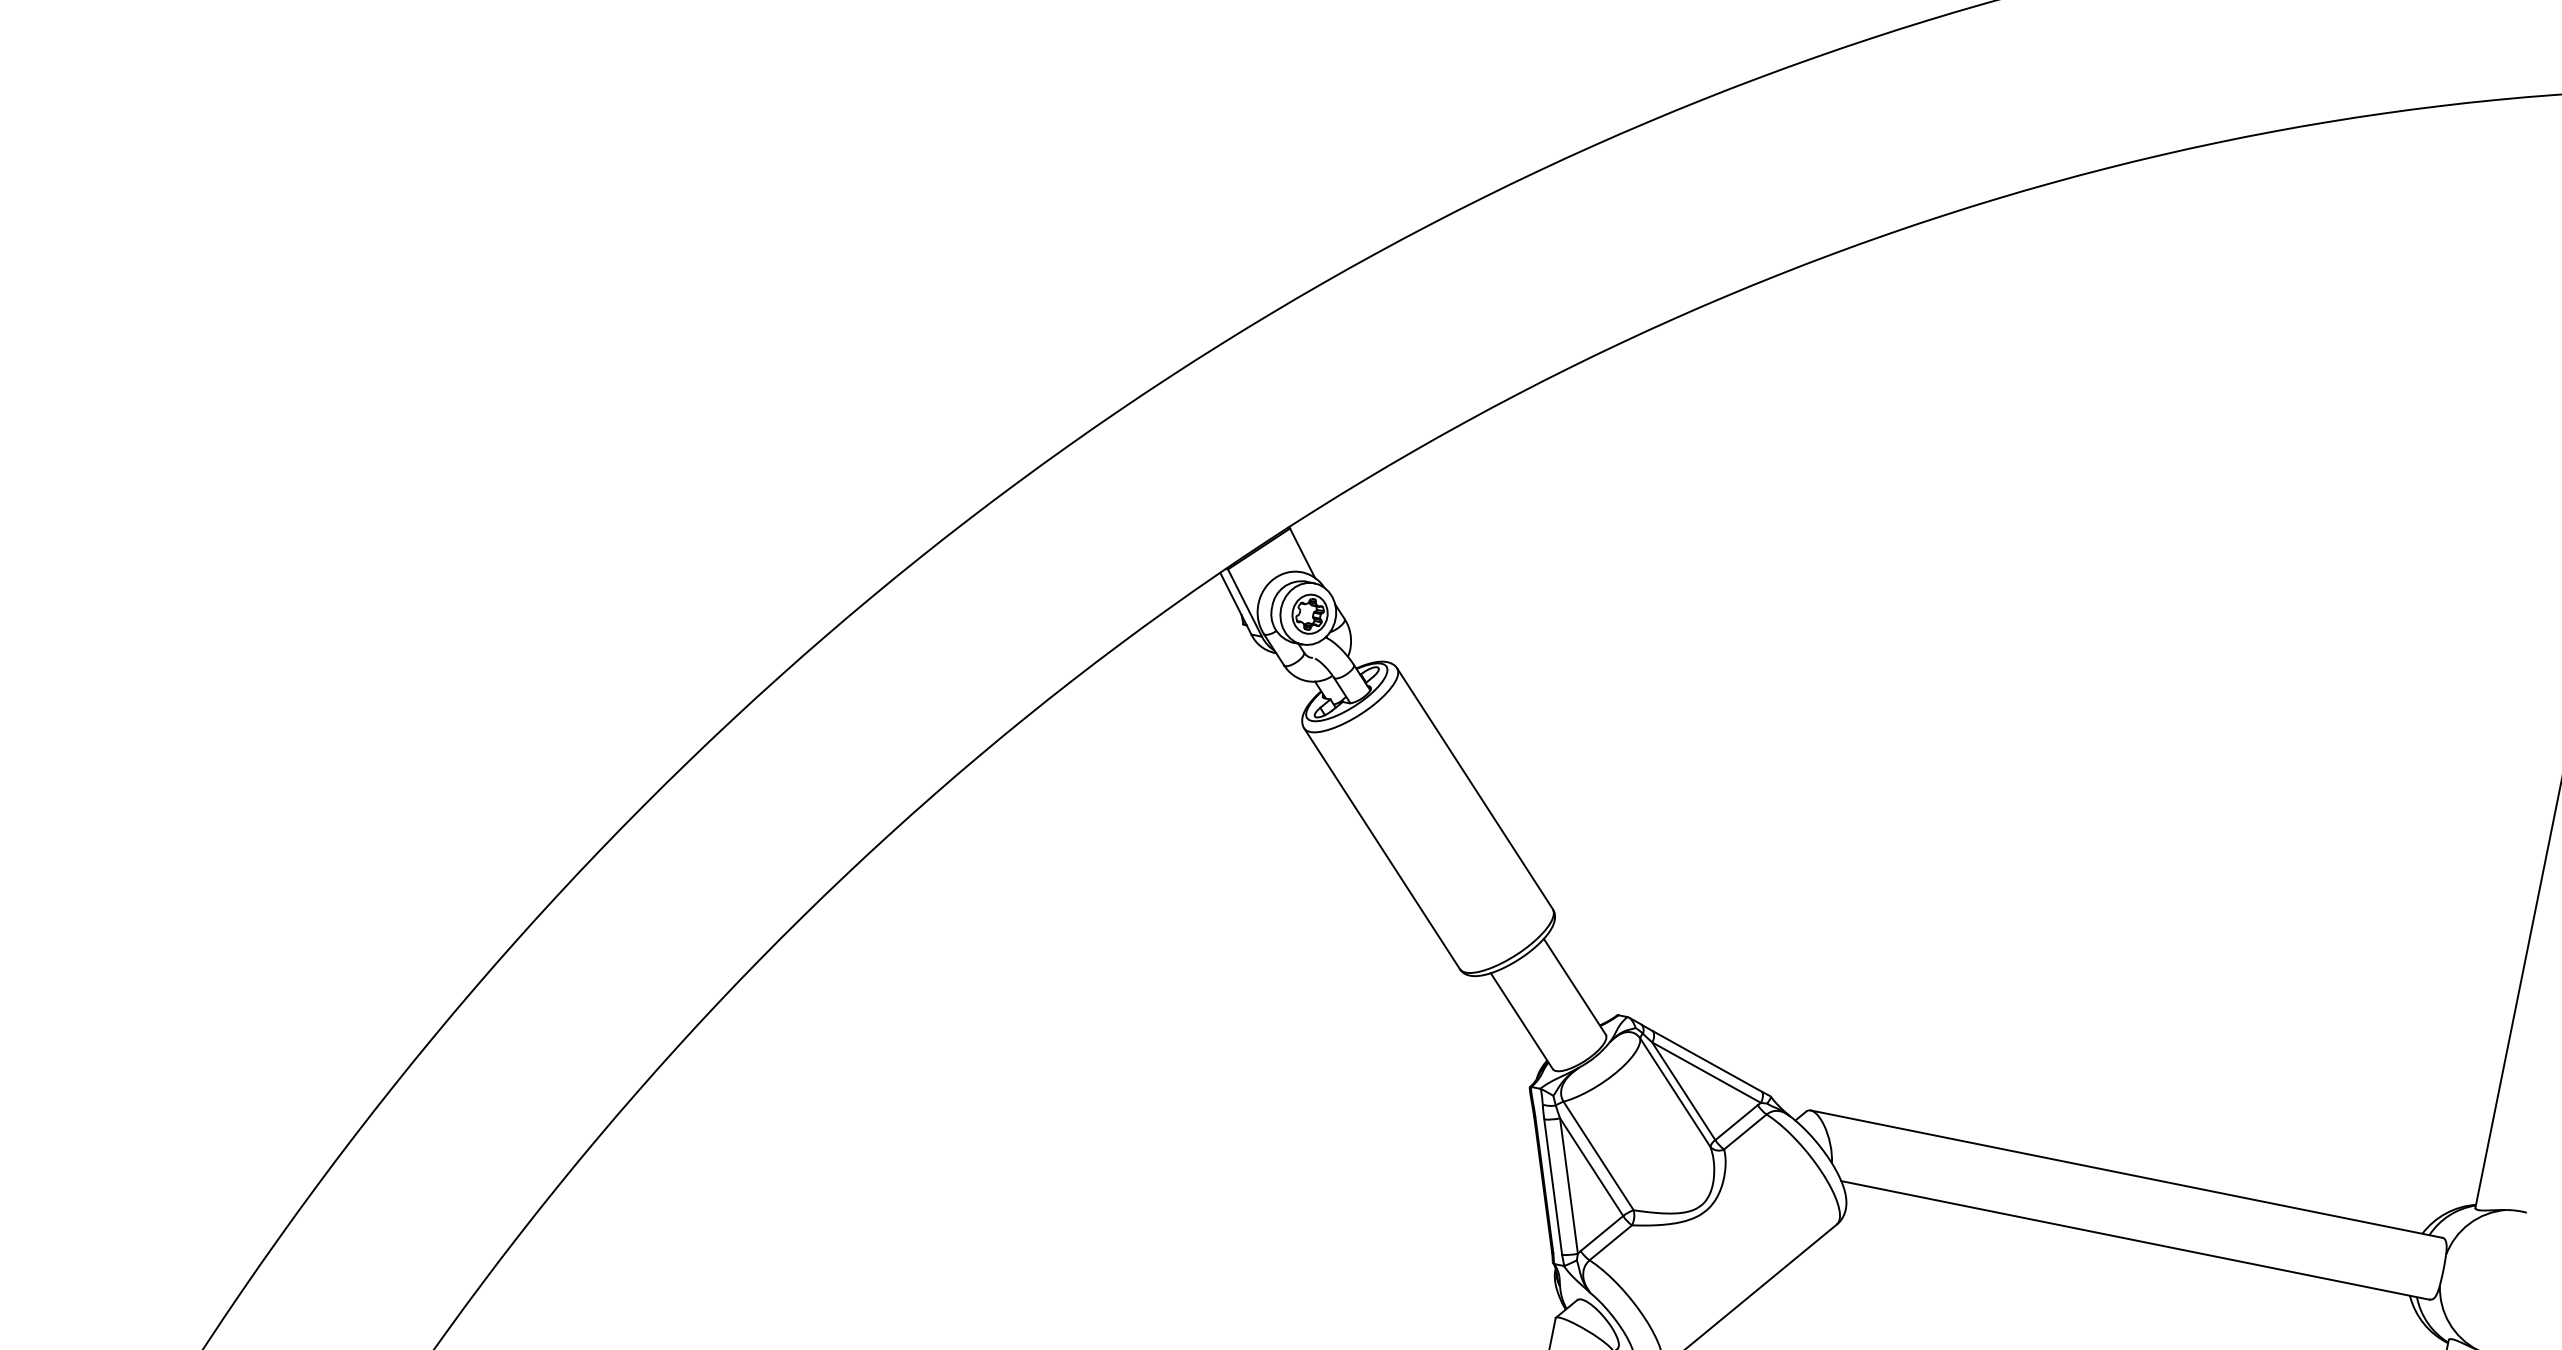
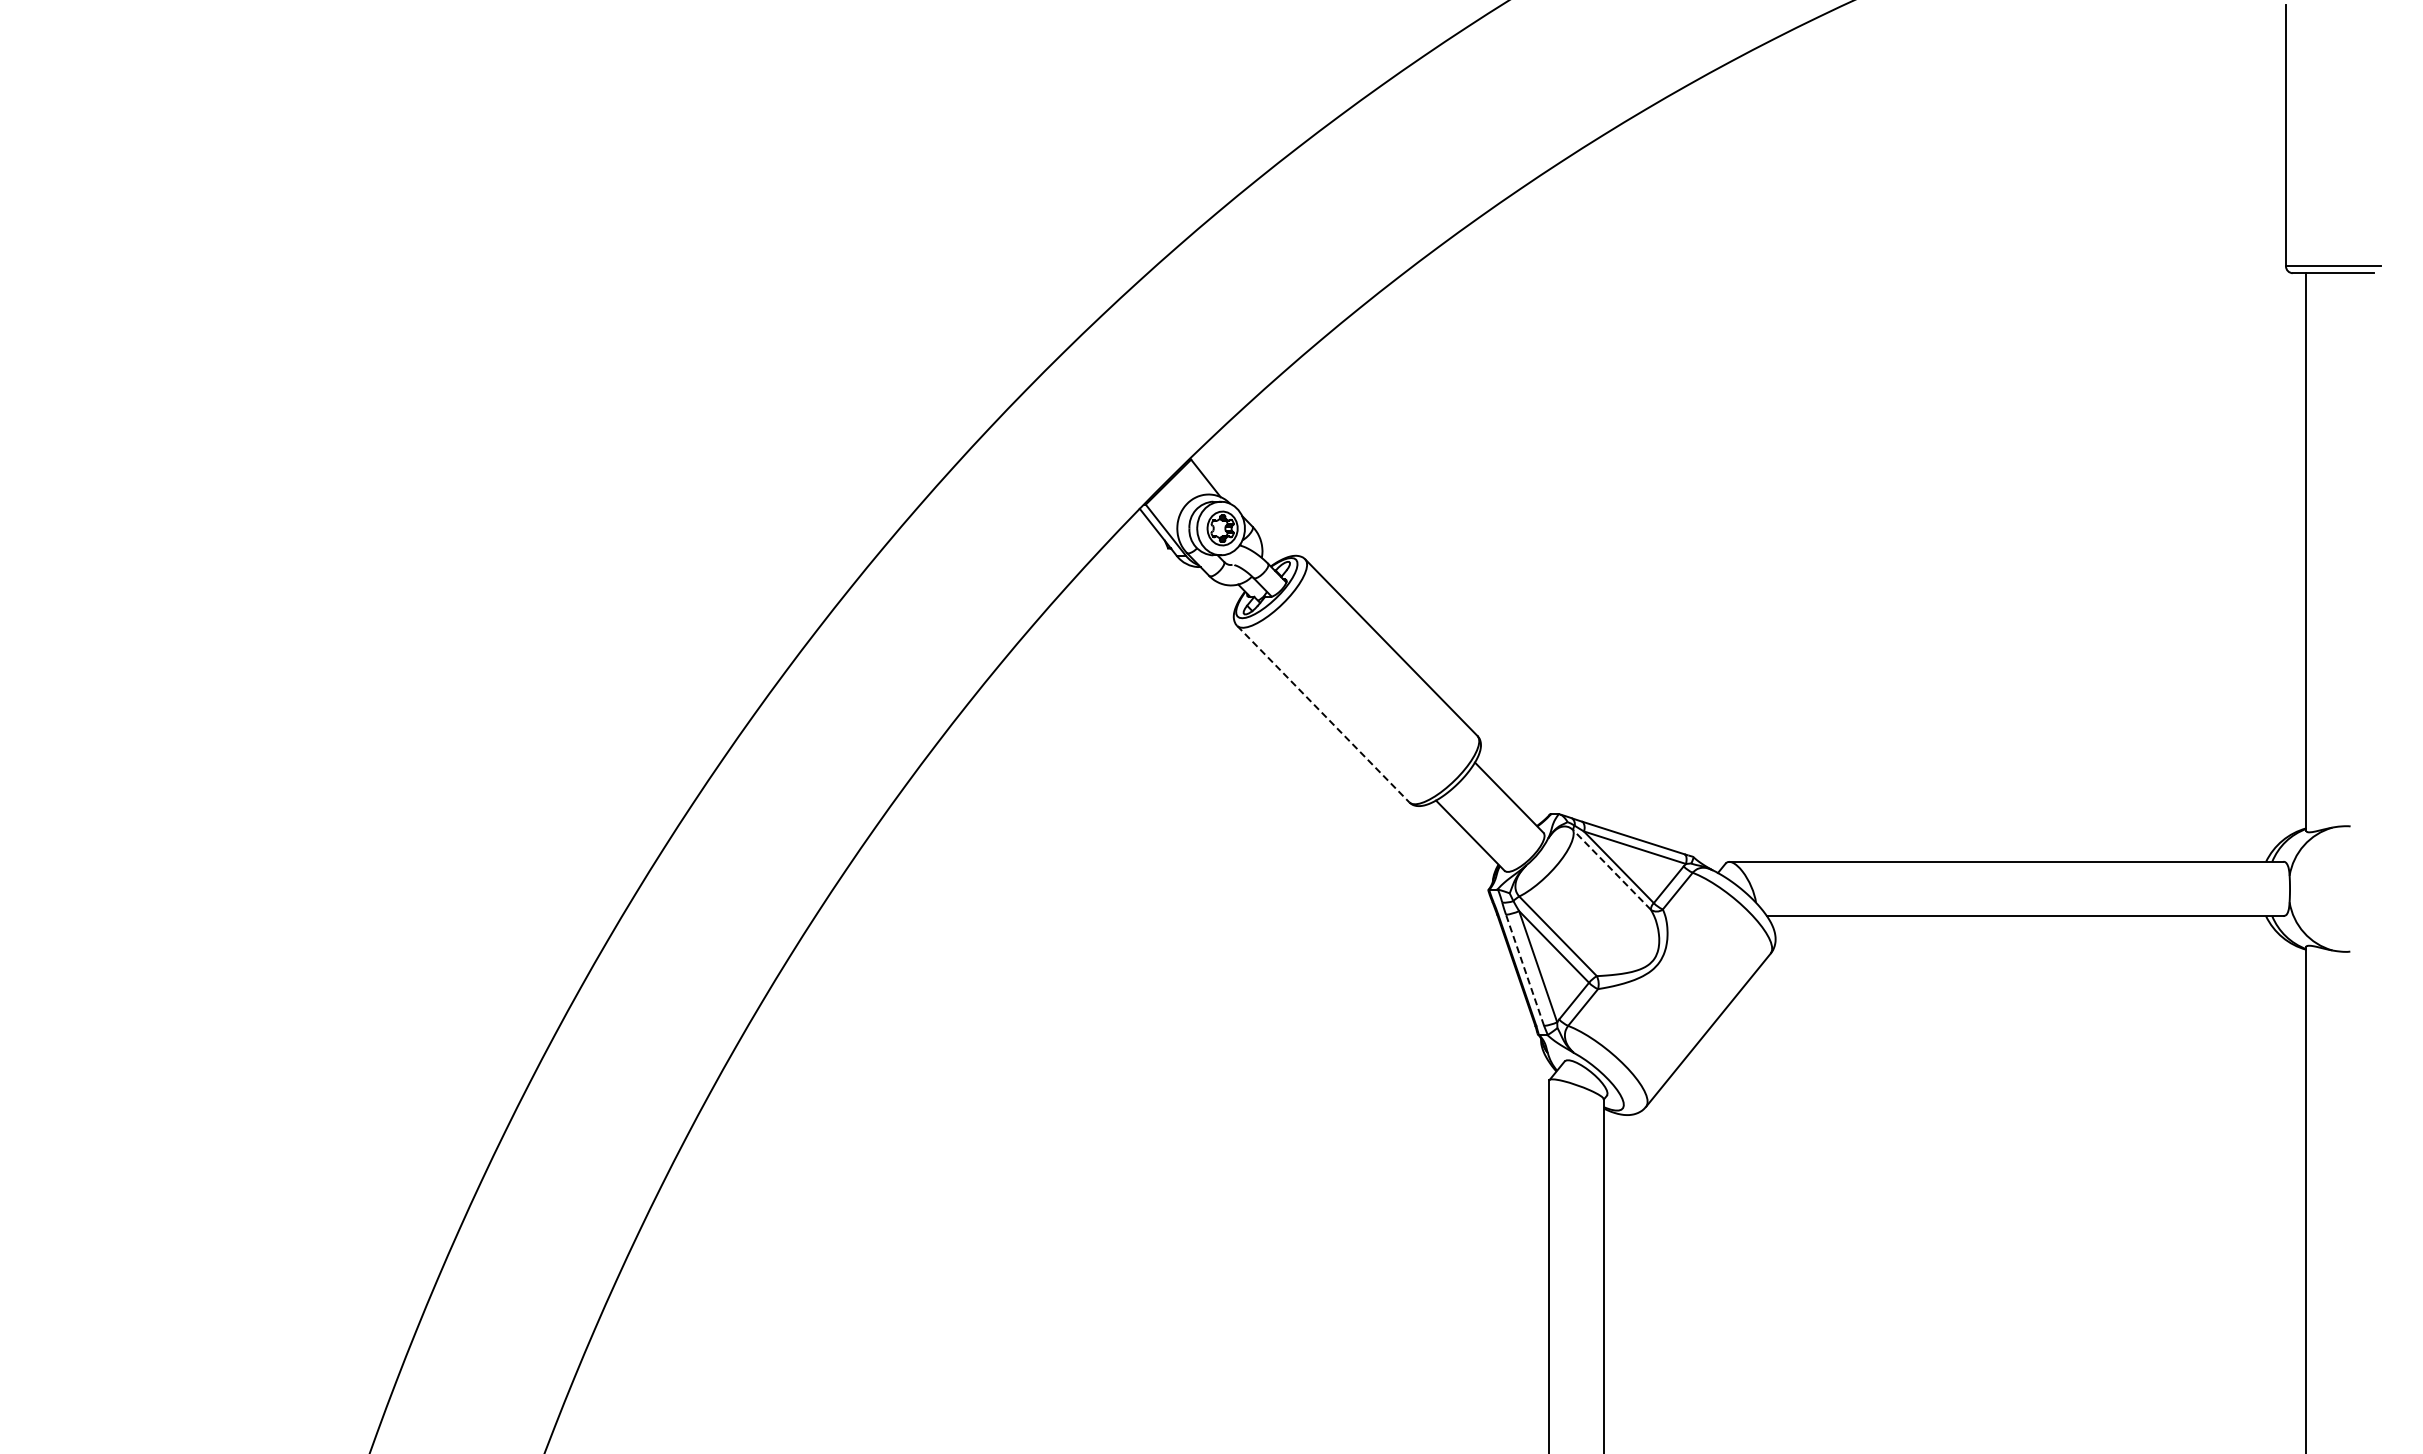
line: (1382, 849) -> (1323, 714), solid -> dashed
line: (1675, 1092) -> (1612, 869), solid -> dashed
line: (1553, 1187) -> (1525, 970), solid -> dashed

